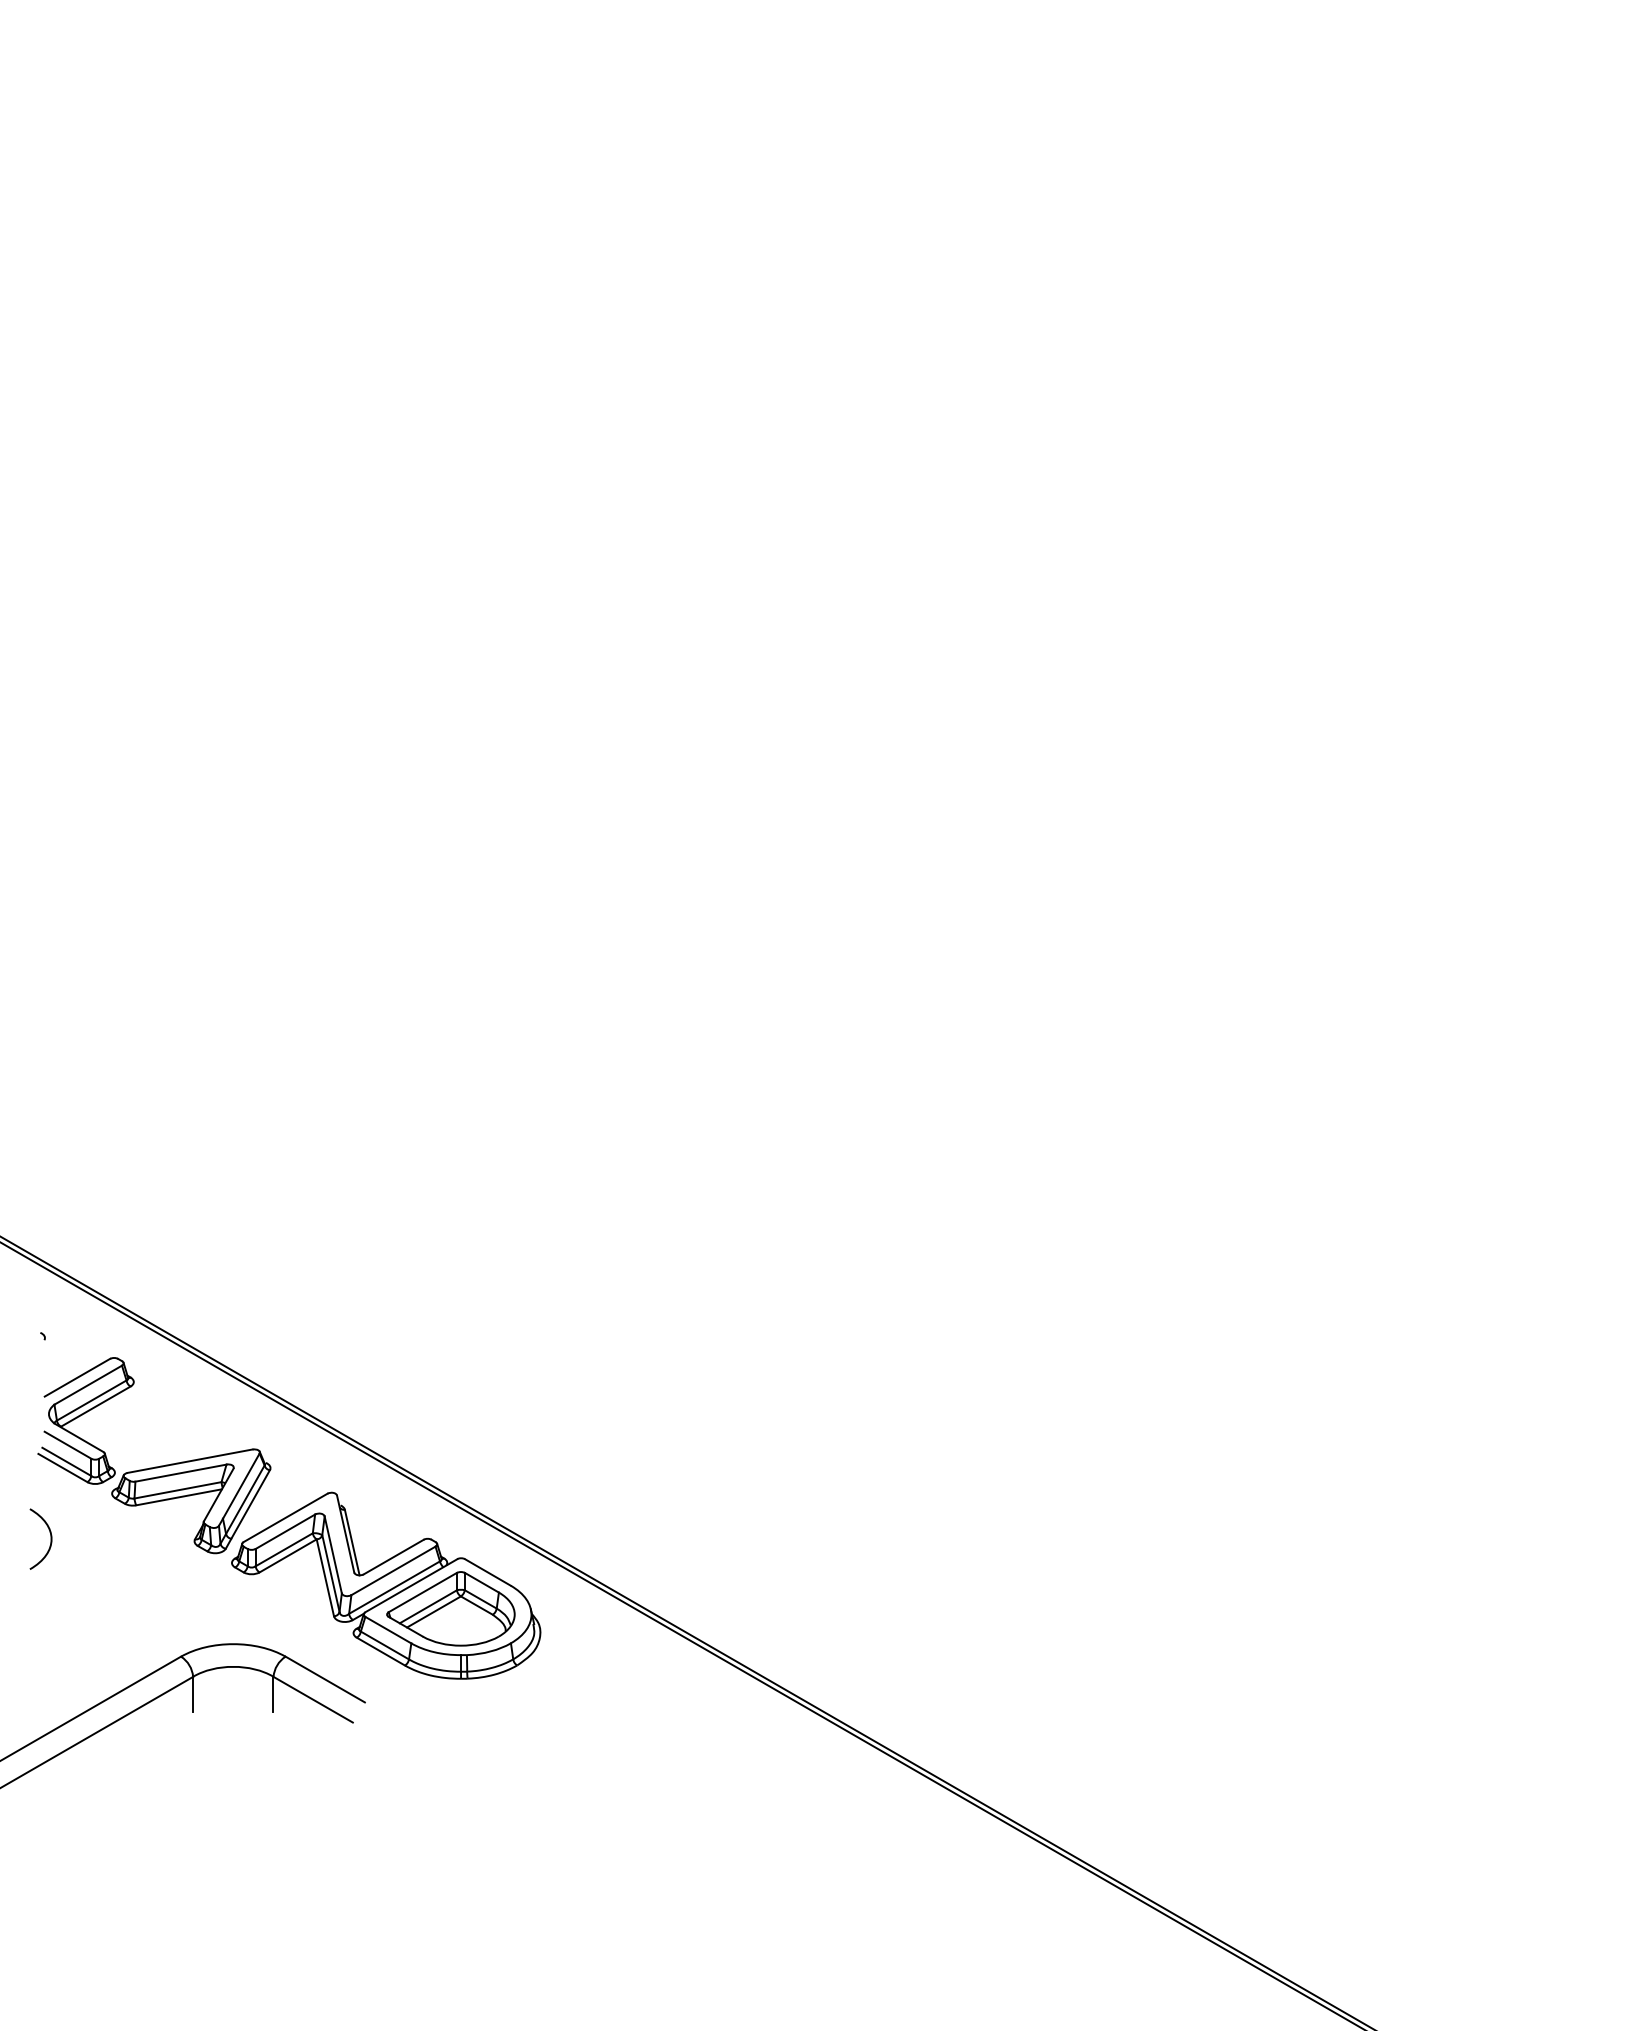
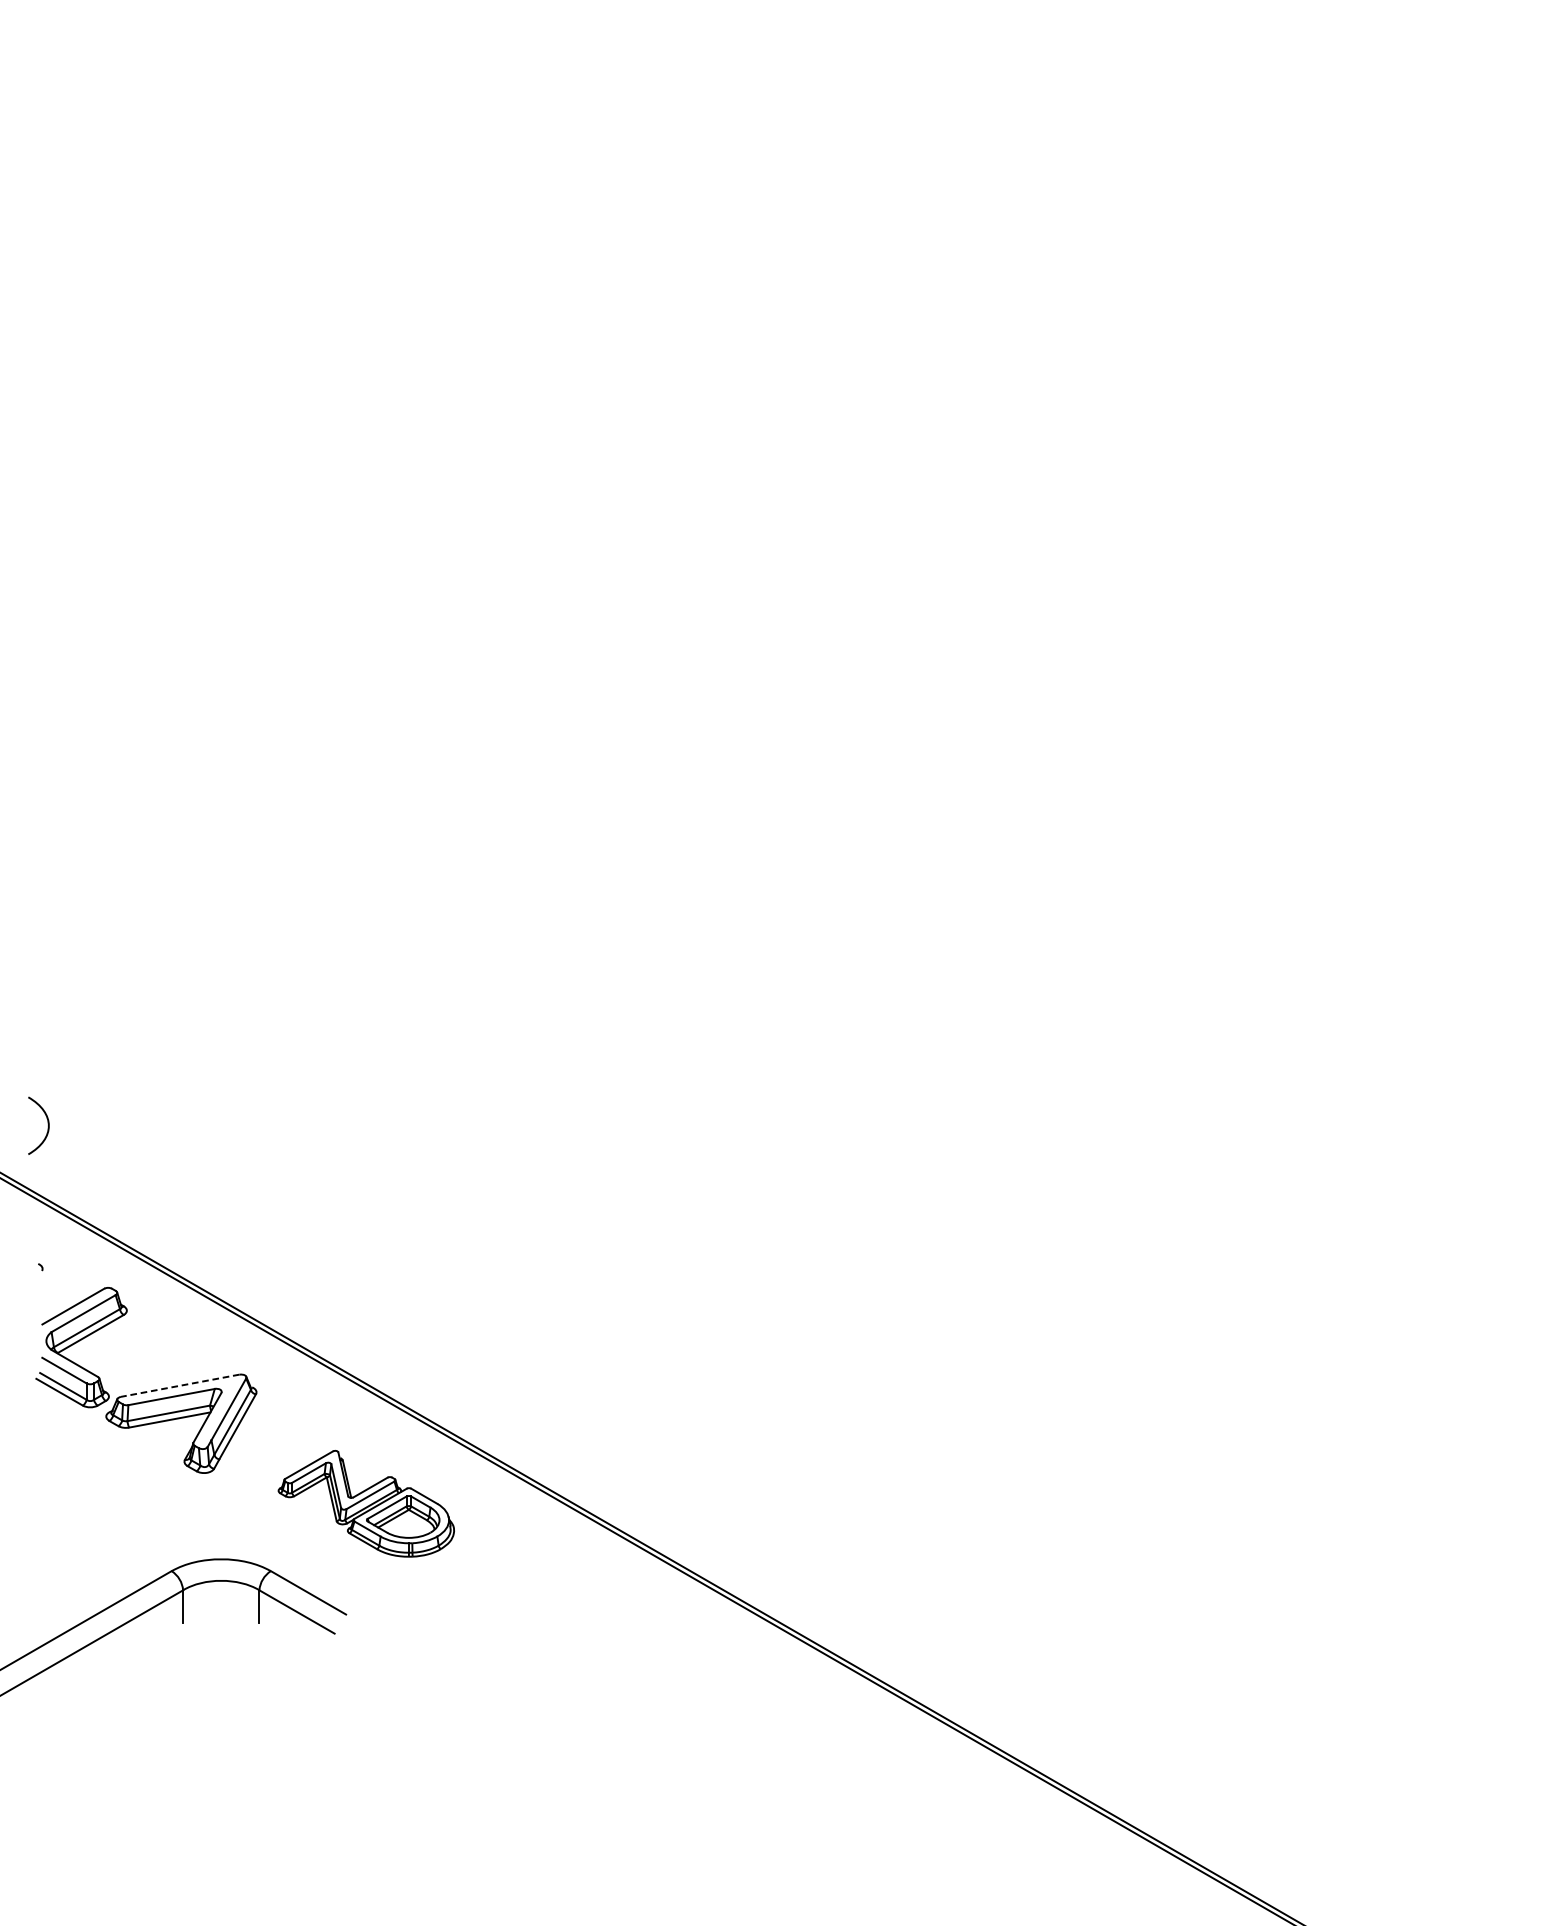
line: (190, 1461) -> (180, 1386), solid -> dashed
curve: (50, 1538) -> (47, 1125), moved
part: (386, 1585) -> (366, 1503), size x0.6

